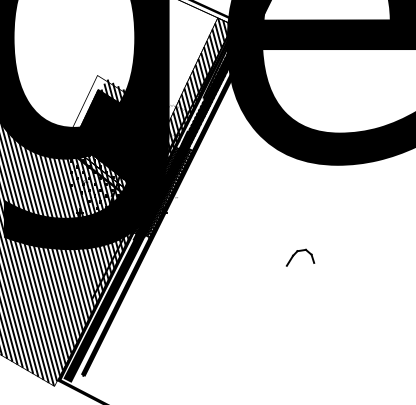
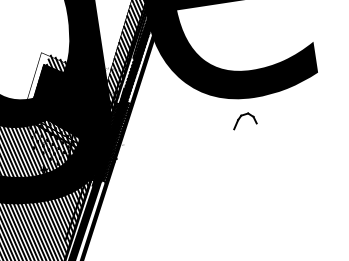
part: (300, 257) -> (244, 120), moved

